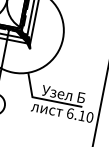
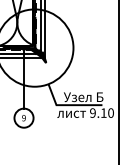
text: (69, 112) -> (92, 112), 6.10 -> 9.10

